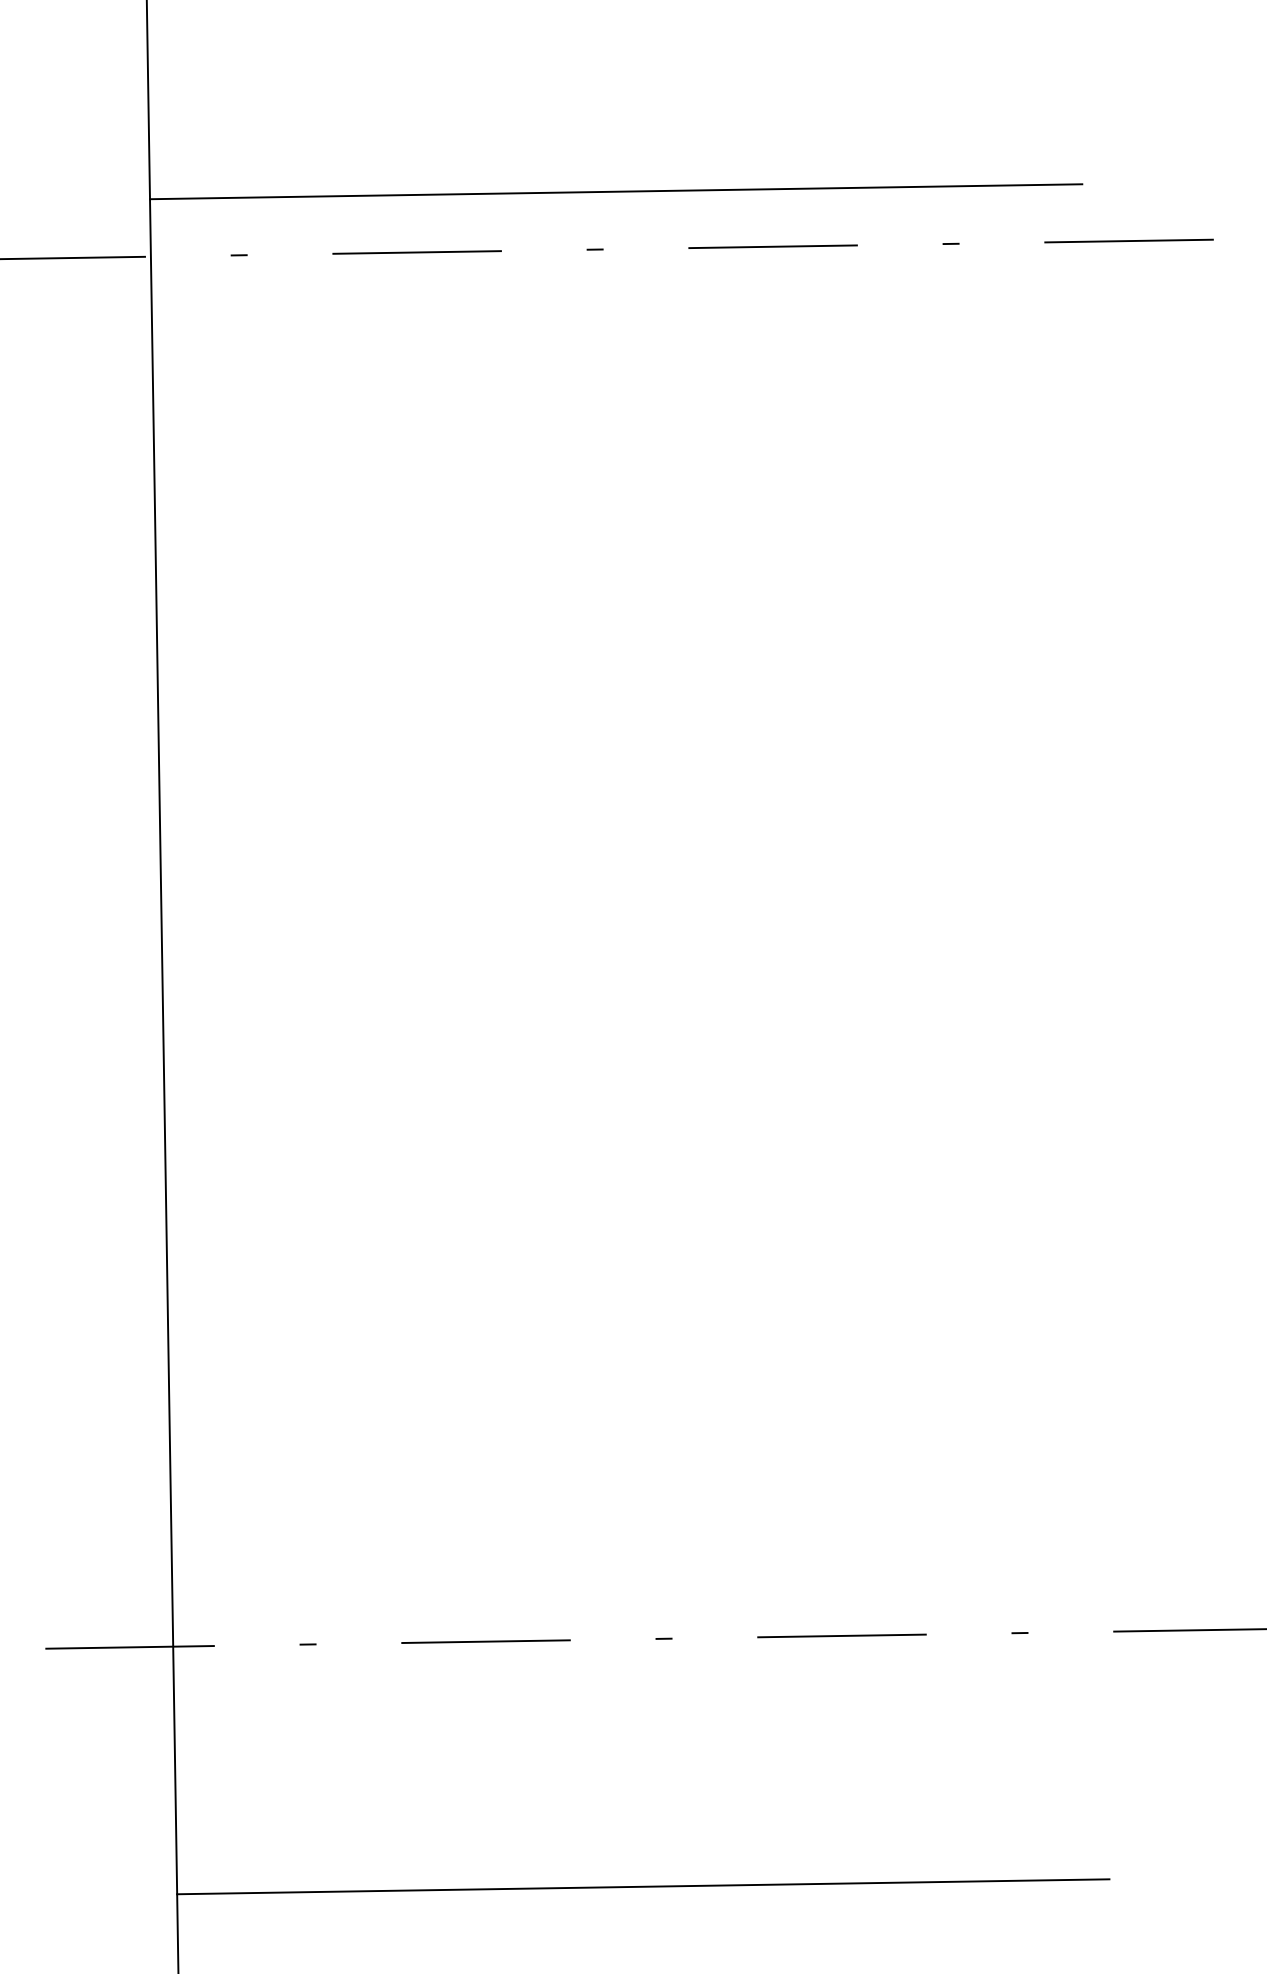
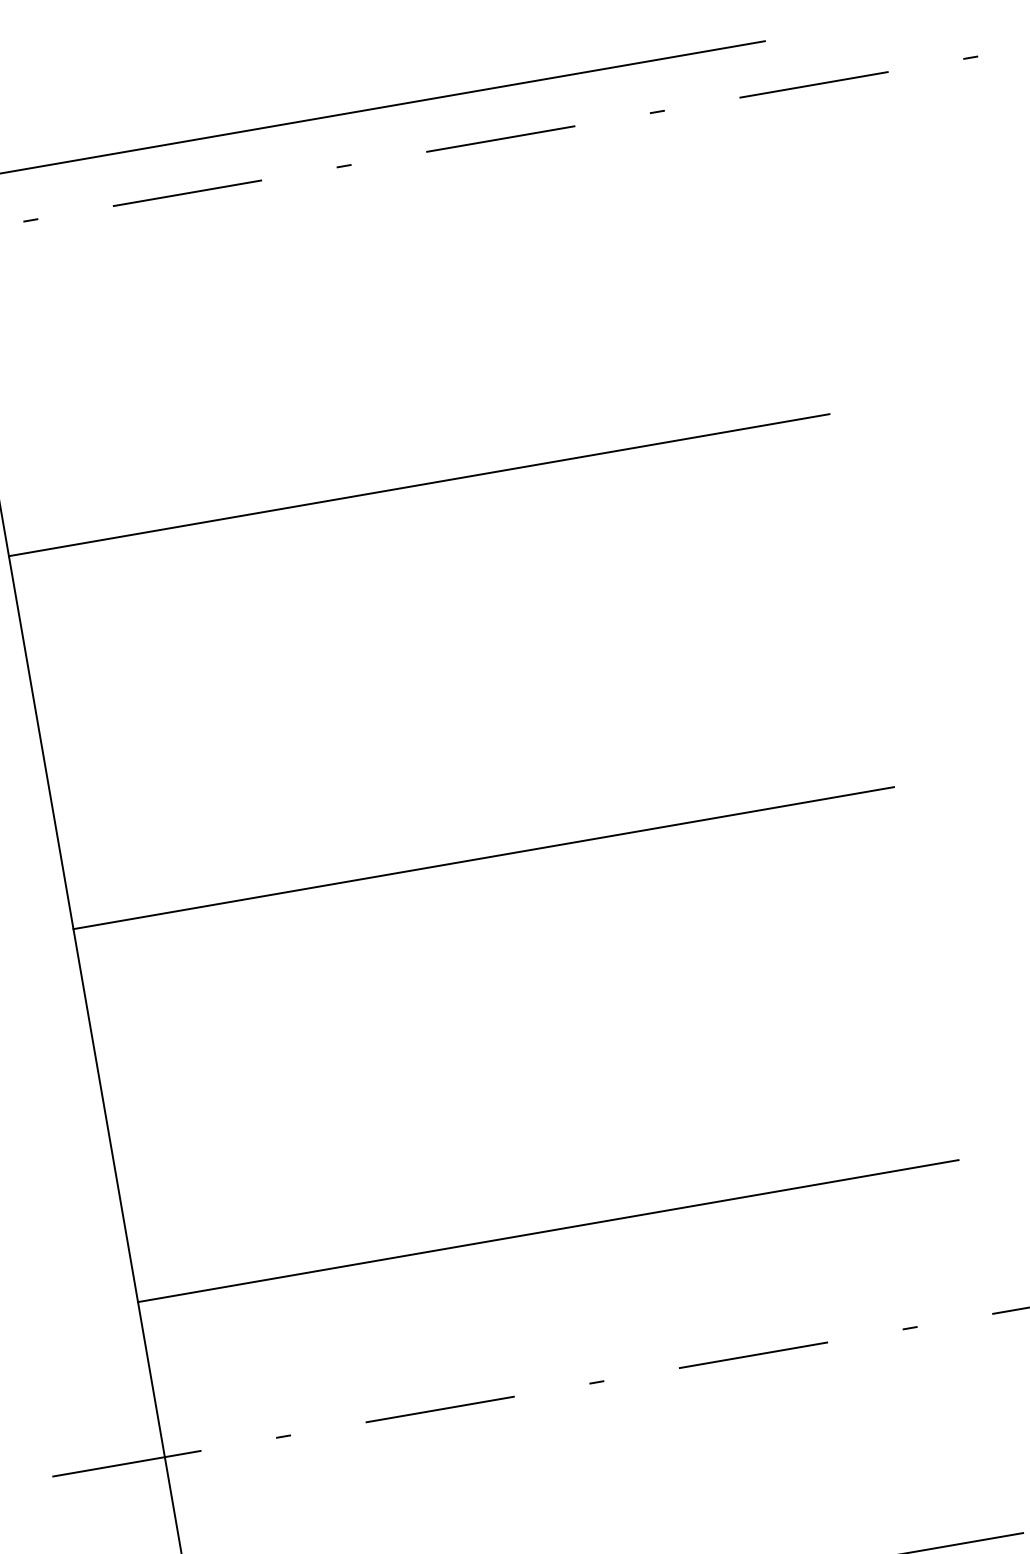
line: (622, 615) -> (418, 485), added
line: (629, 1038) -> (483, 857), added
line: (636, 1462) -> (548, 1230), added

